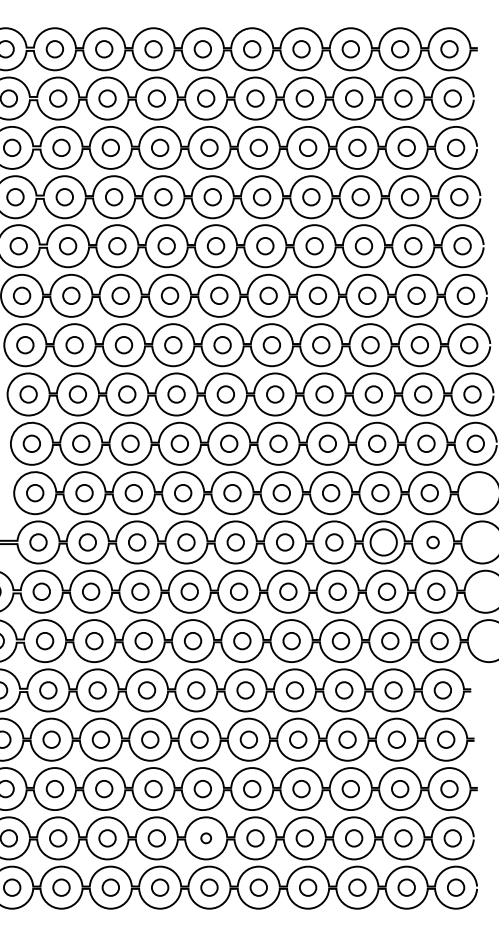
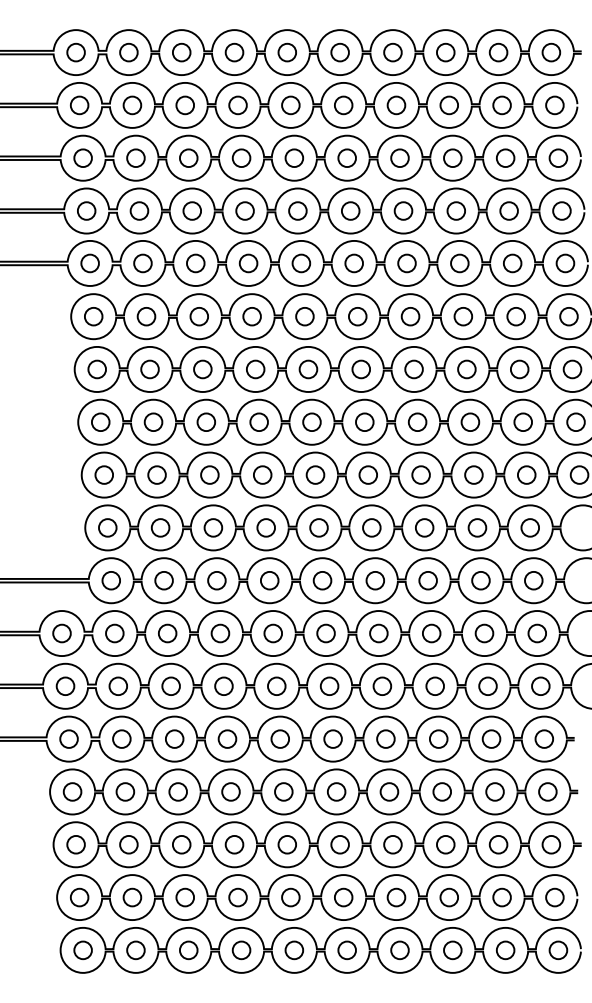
circle: (383, 542) -> (480, 580), size x0.62
circle: (432, 542) -> (533, 580), size x1.43
circle: (205, 838) -> (290, 897), size x1.67

